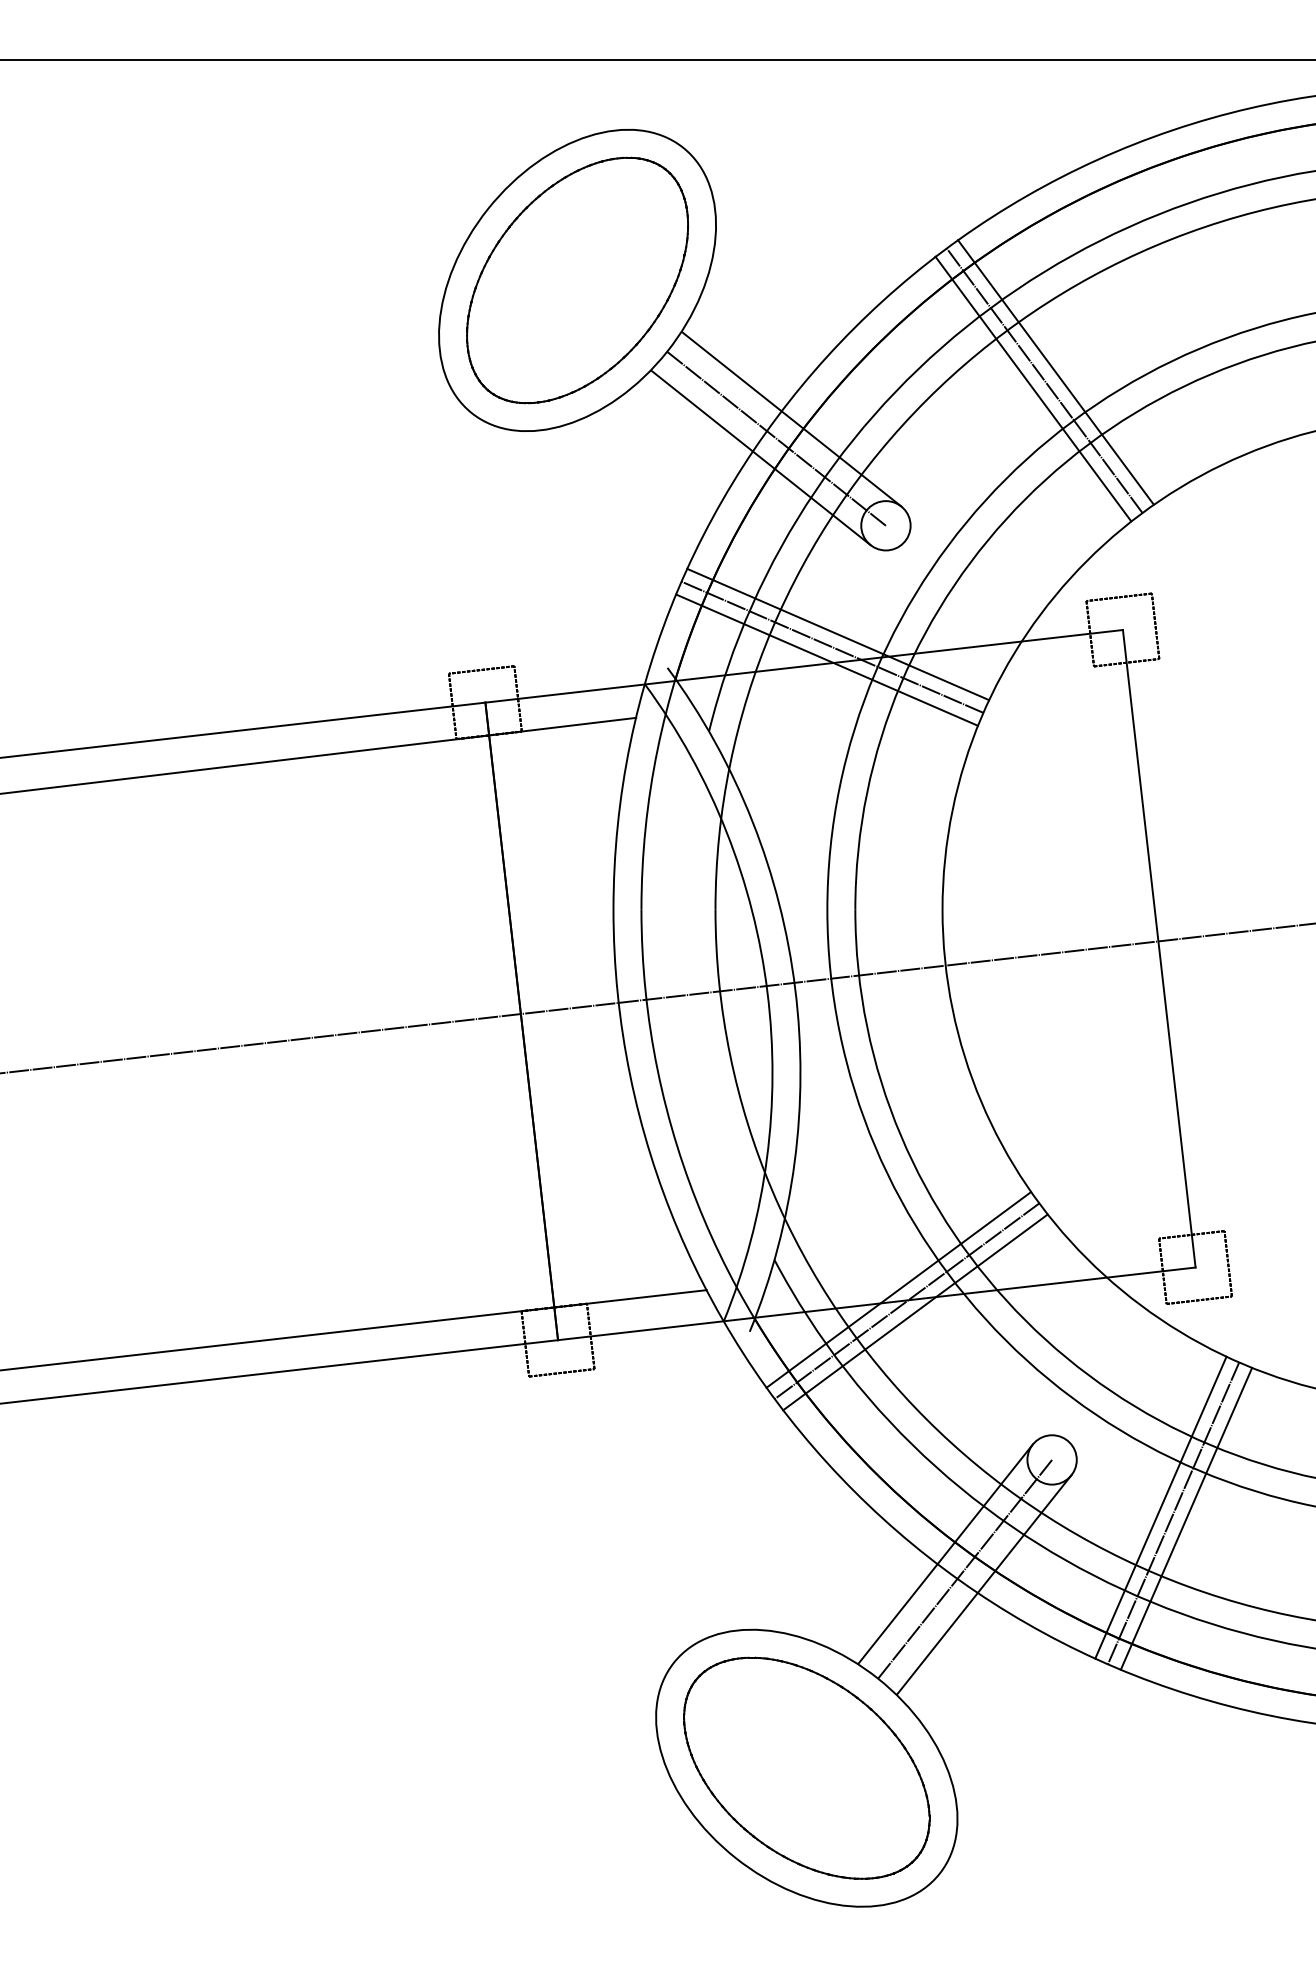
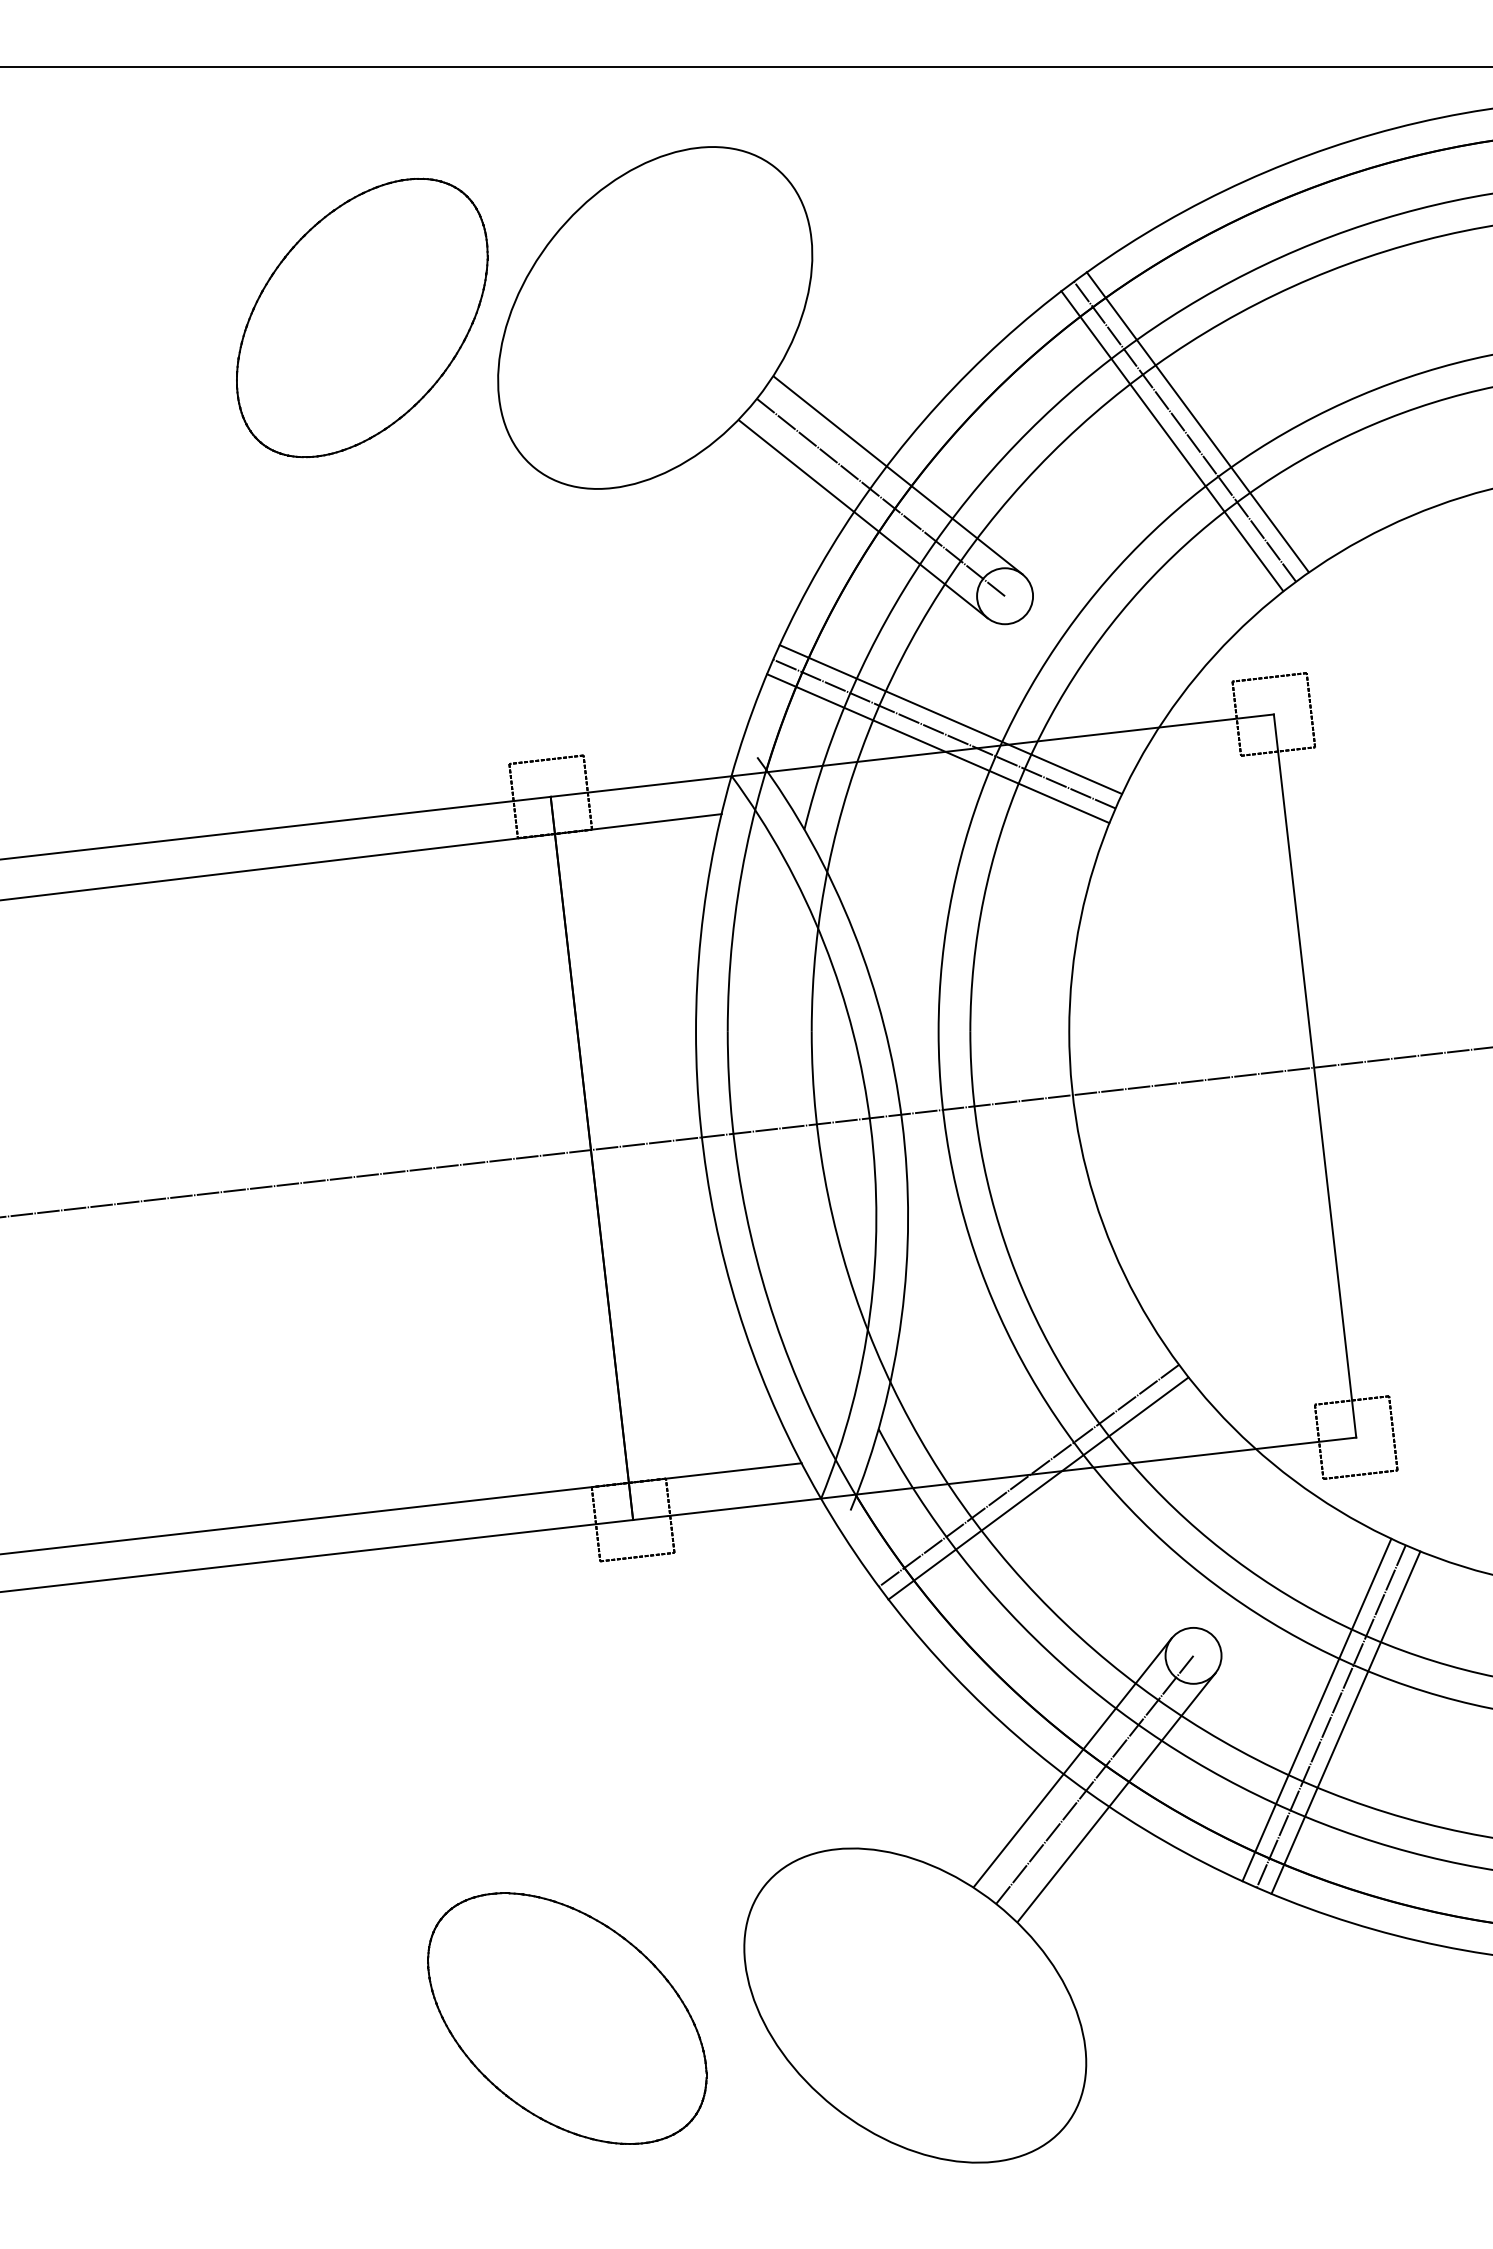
part: (577, 280) -> (362, 317), moved
line: (898, 1290) -> (1019, 1463), removed
part: (806, 1768) -> (567, 2018), moved

